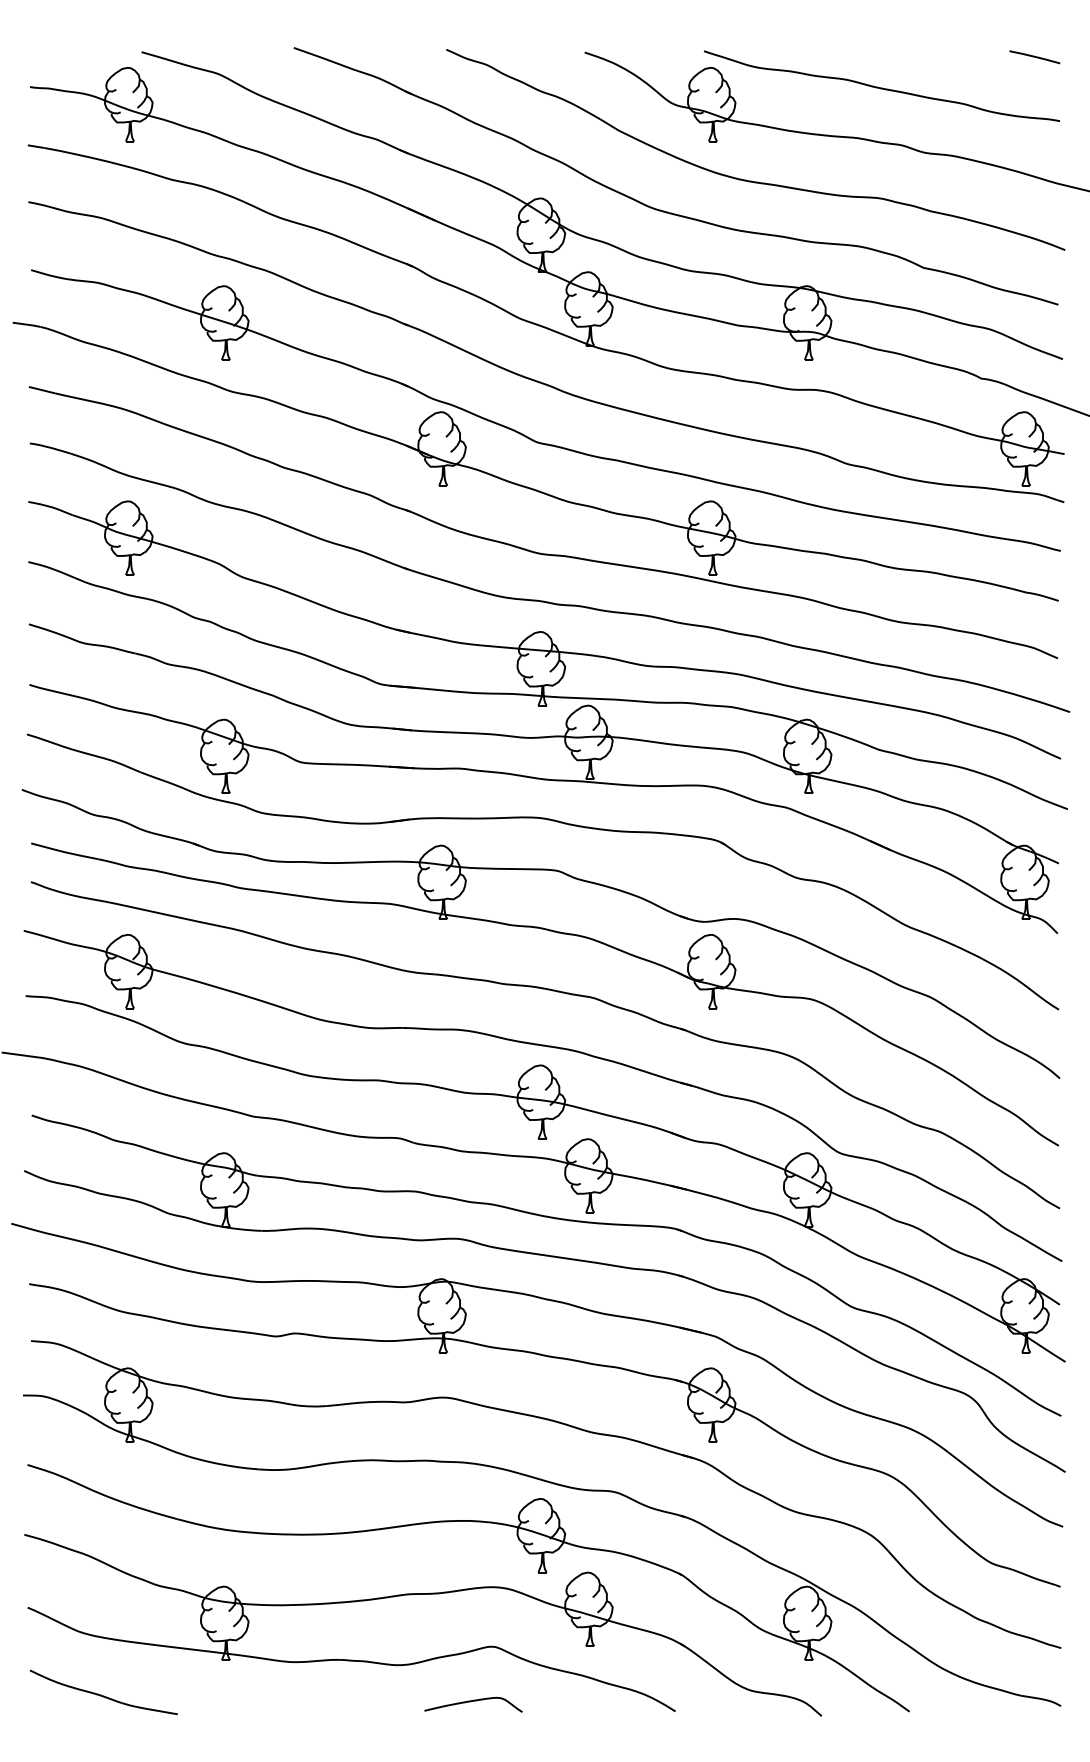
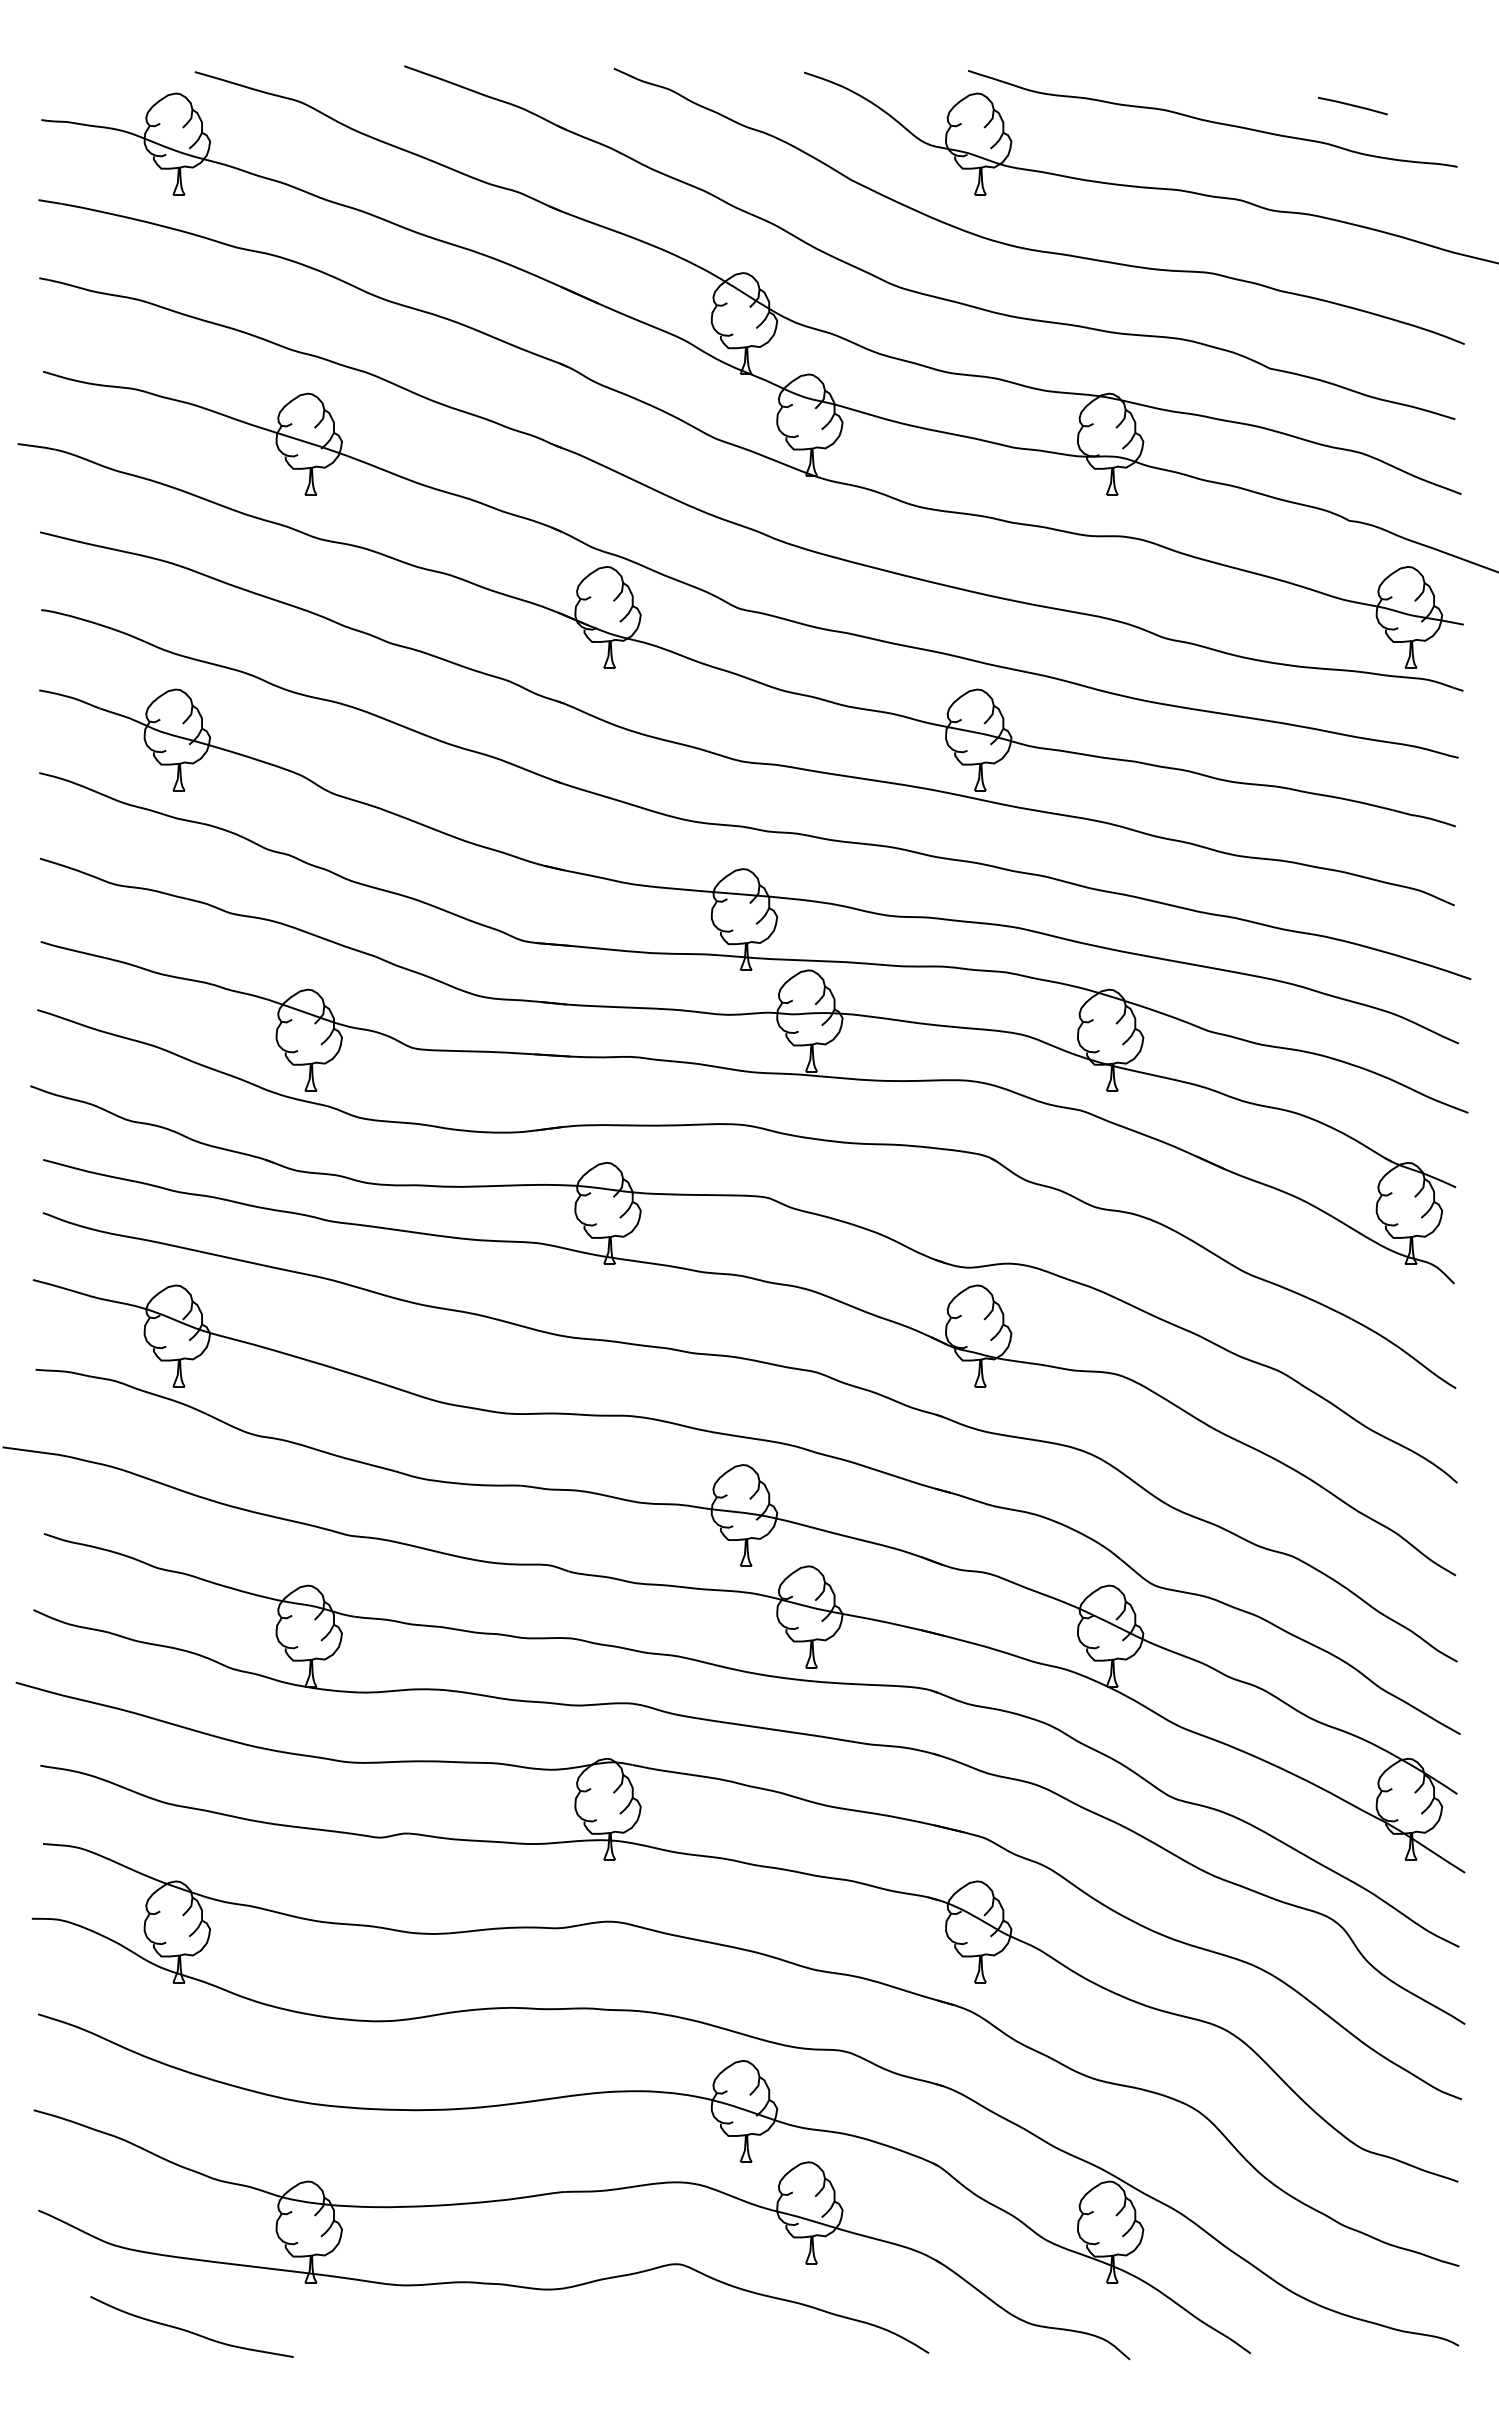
line: (1034, 57) -> (1352, 106), moved
part: (103, 1692) -> (191, 2326), moved
curve: (472, 1701) -> (650, 2339), removed

